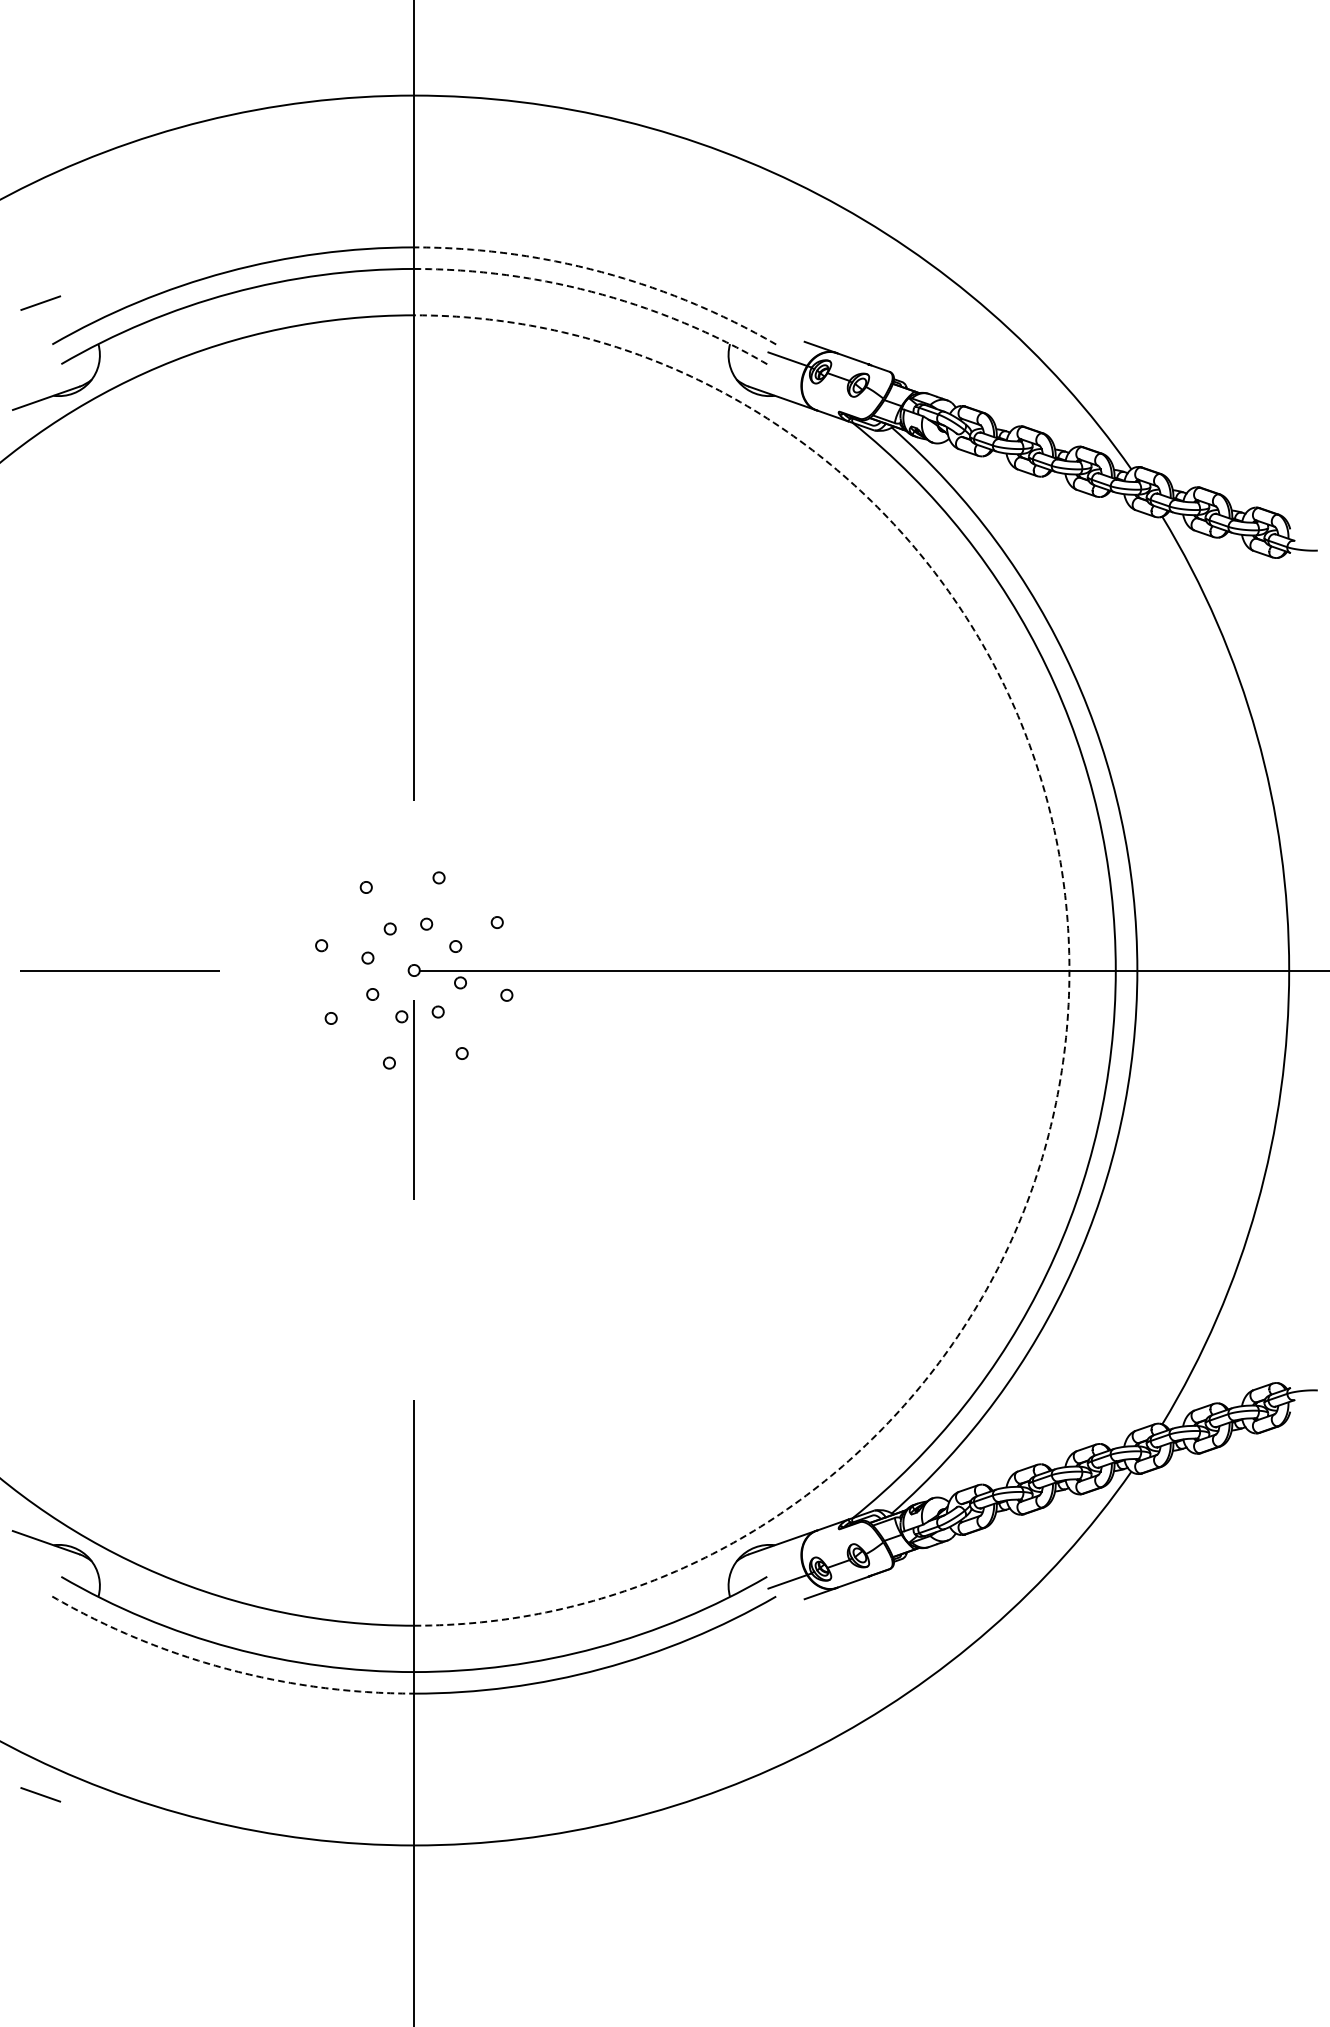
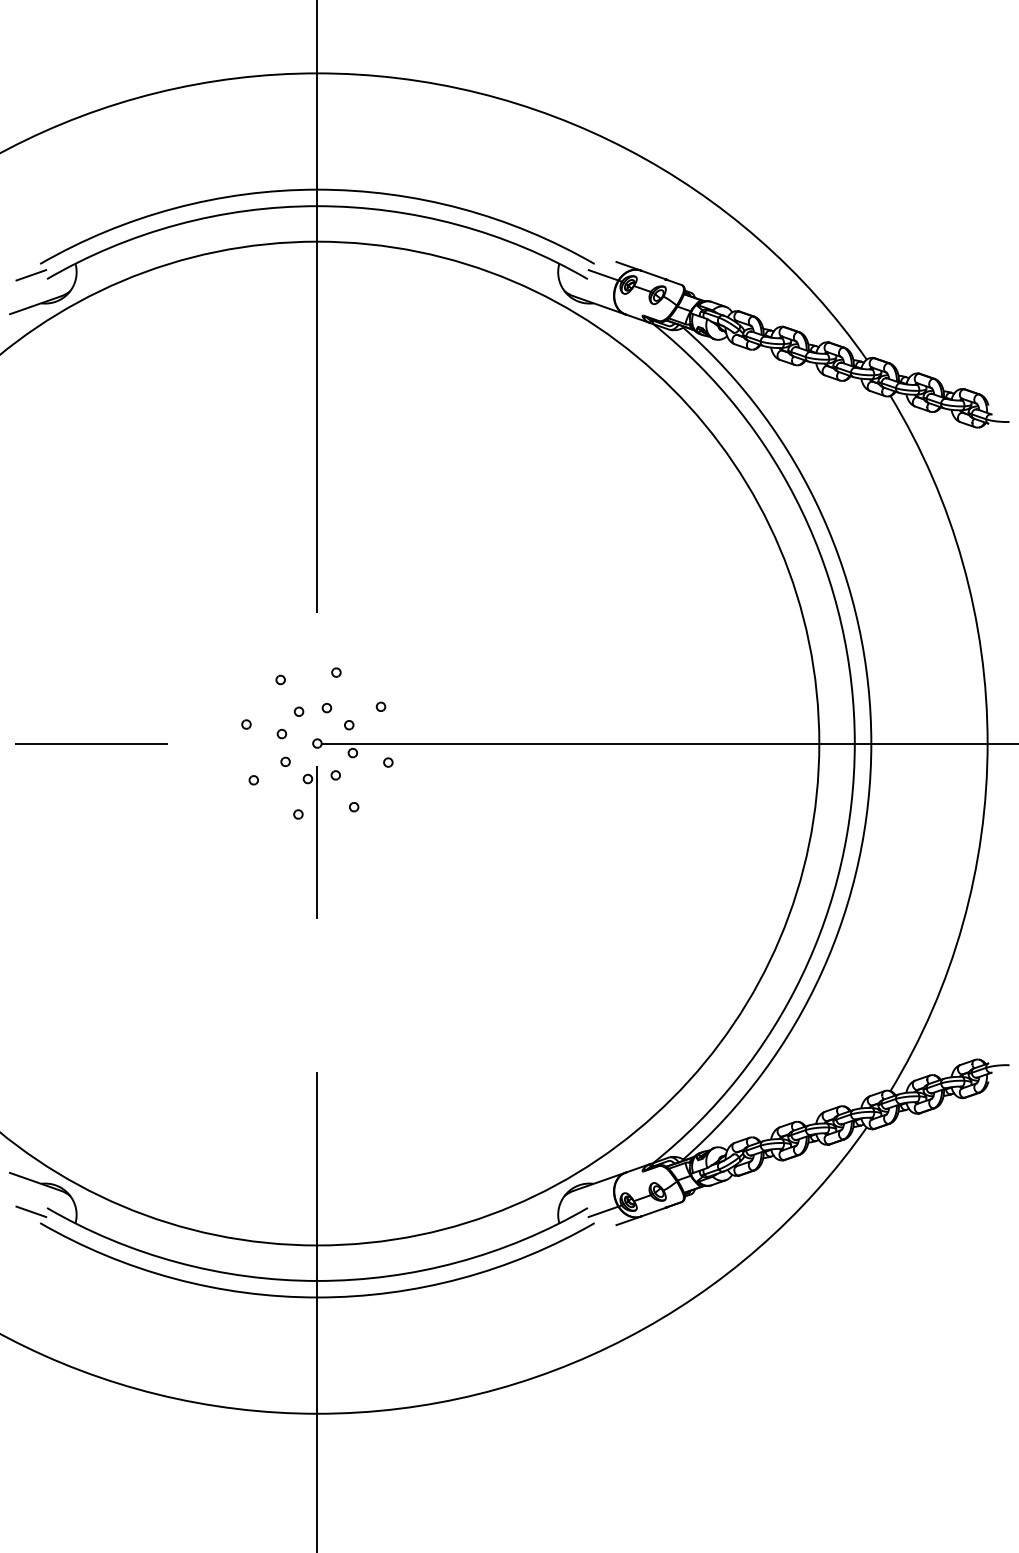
arc: (601, 272) -> (460, 208), dashed -> solid
arc: (597, 293) -> (457, 224), dashed -> solid
line: (40, 302) -> (31, 274), moved
arc: (1069, 970) -> (819, 743), dashed -> solid
arc: (226, 1668) -> (173, 1278), dashed -> solid
line: (40, 1794) -> (31, 1211), moved

